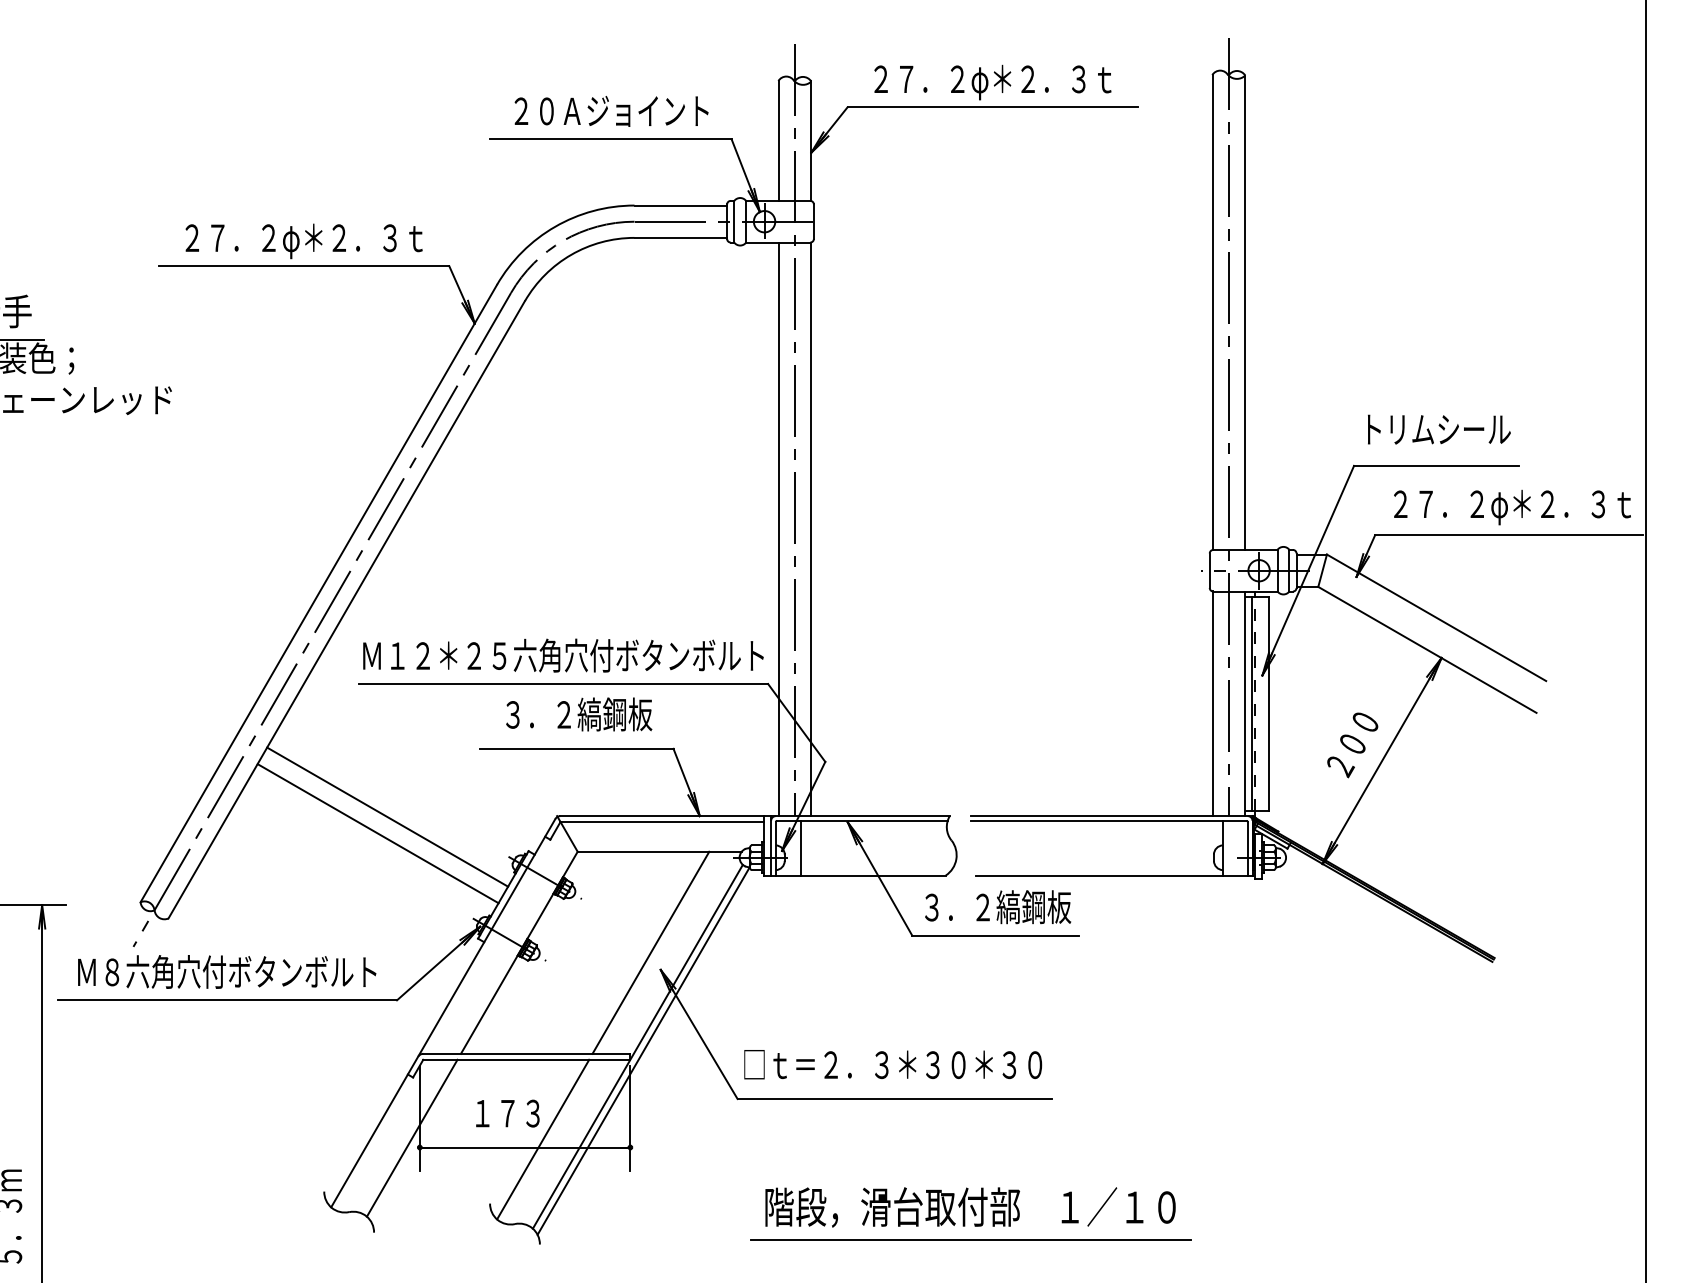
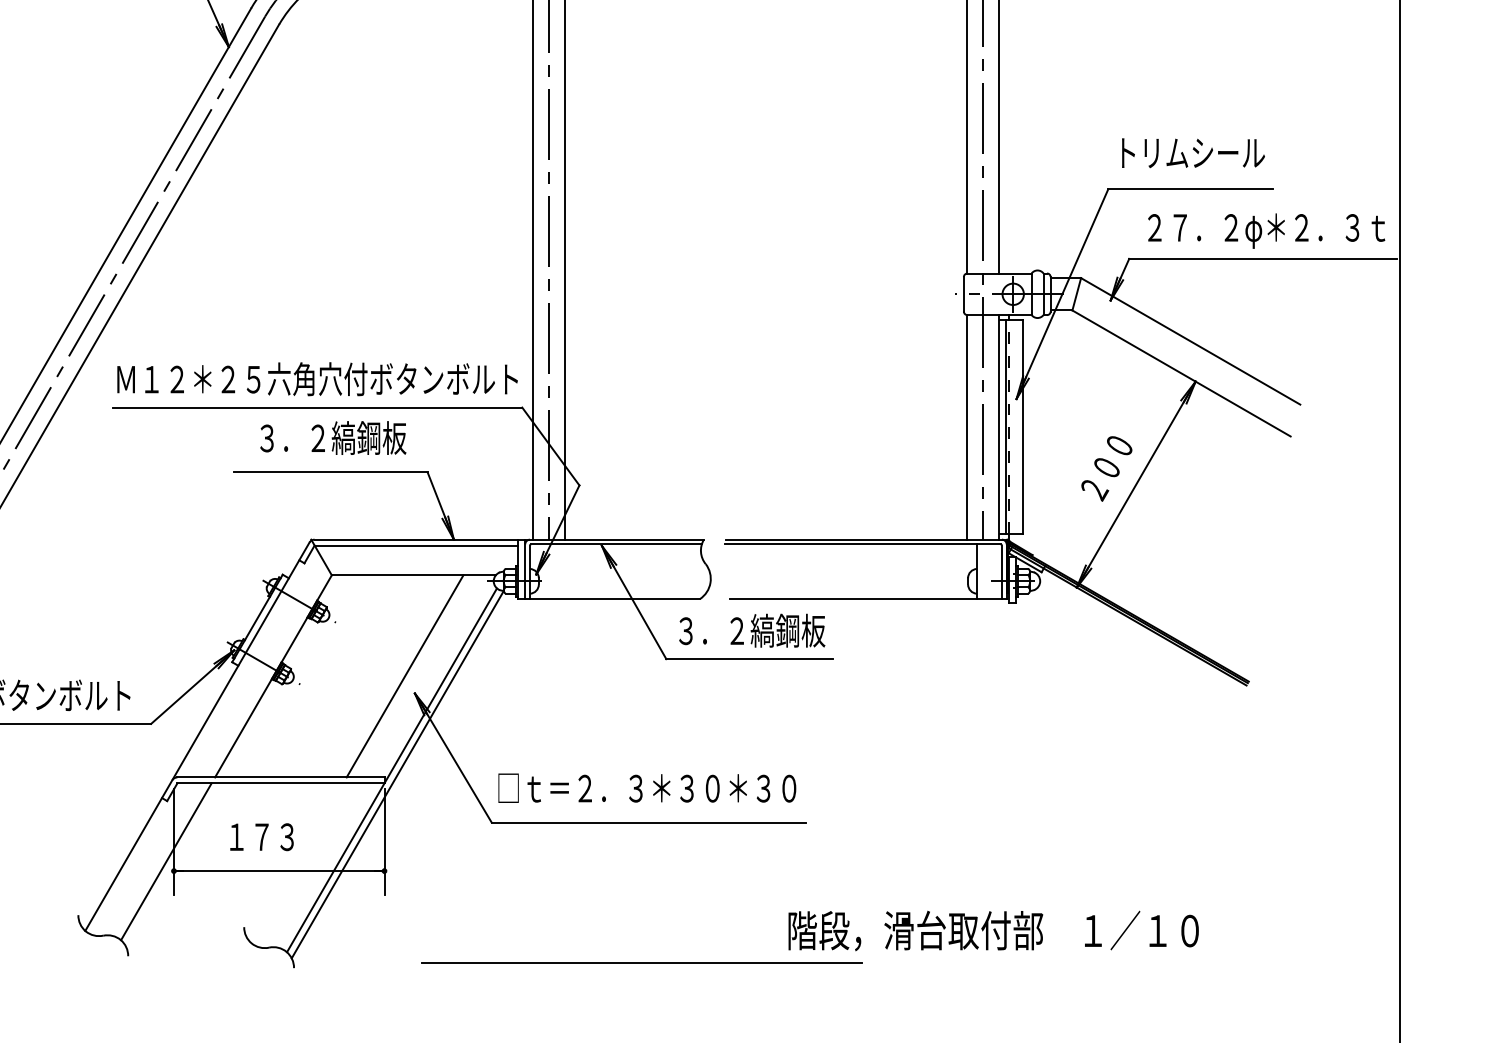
line: (387, 816) -> (141, 540), removed
line: (377, 833) -> (131, 557), removed
line: (800, 847) -> (554, 571), removed
line: (543, 1139) -> (297, 863), removed
text: (970, 1207) -> (993, 931), moved
line: (970, 1239) -> (641, 963), moved

